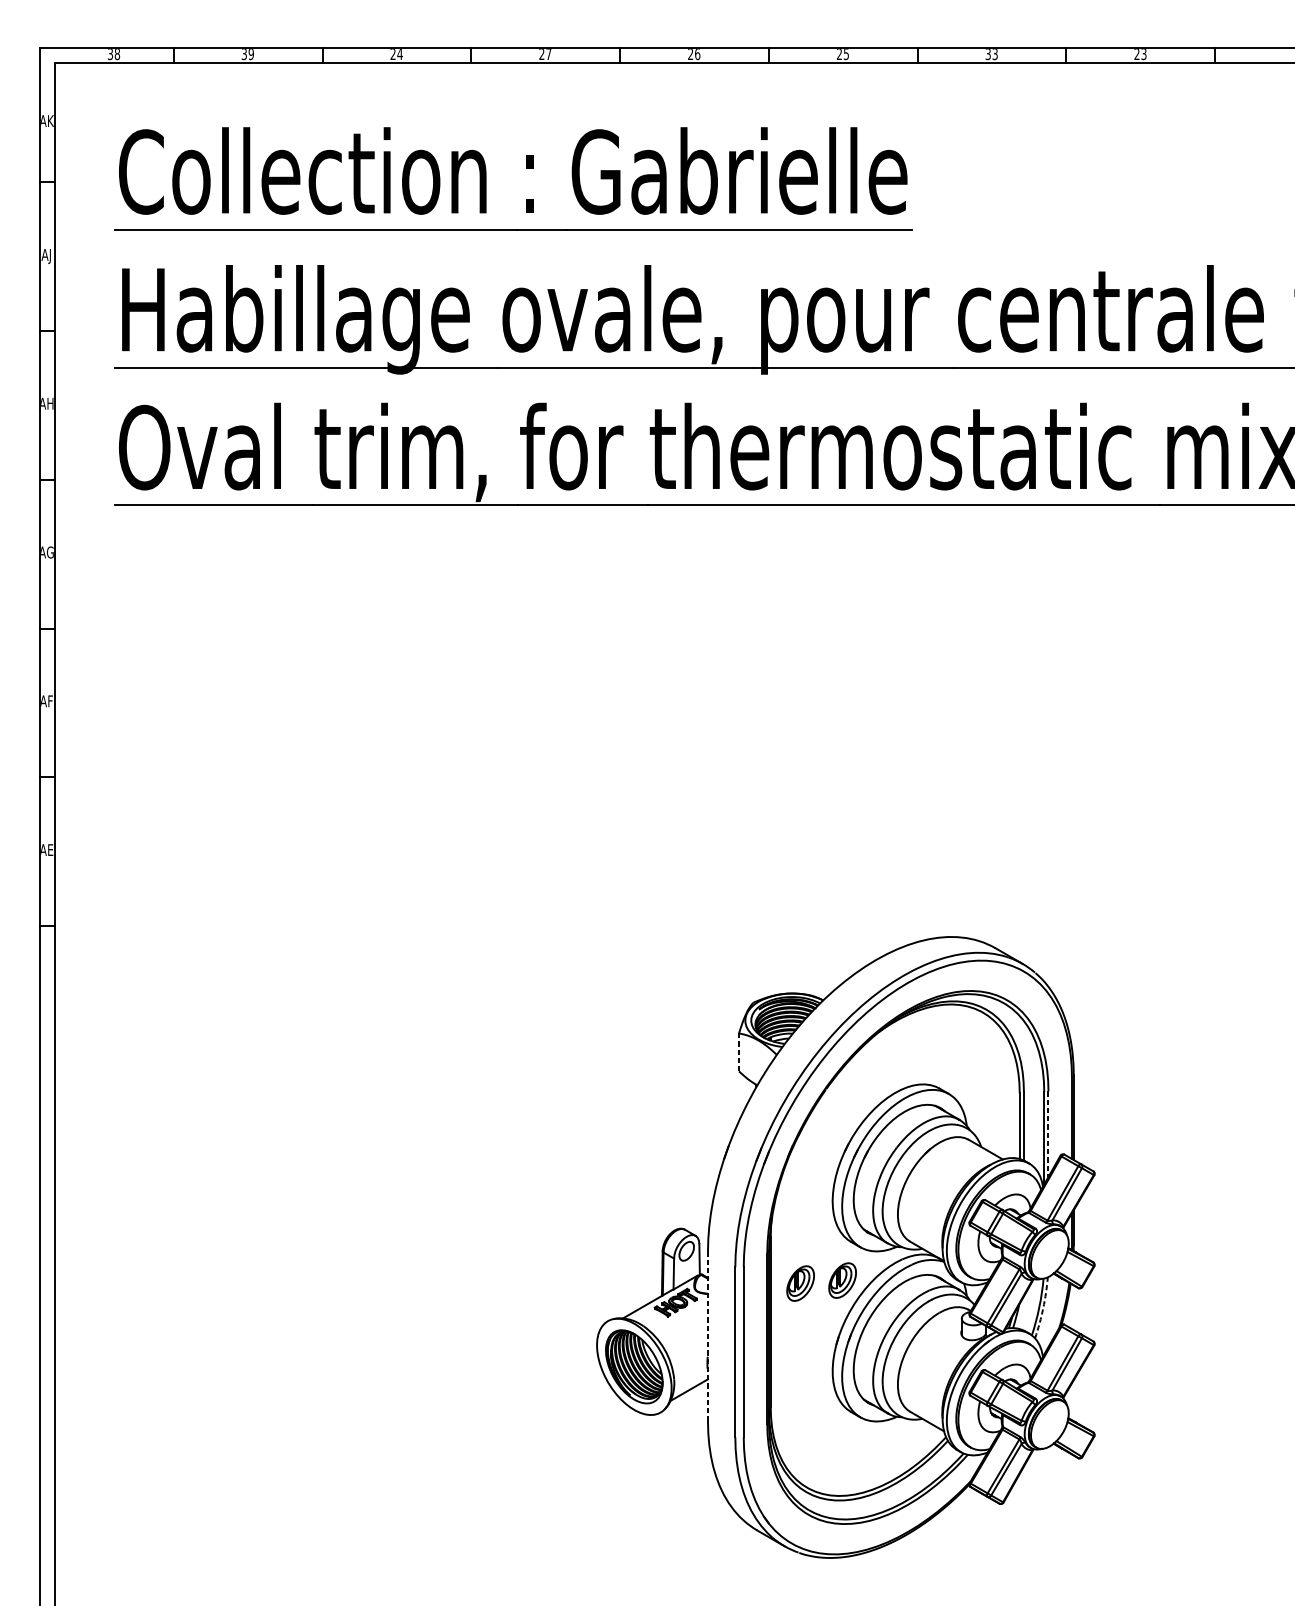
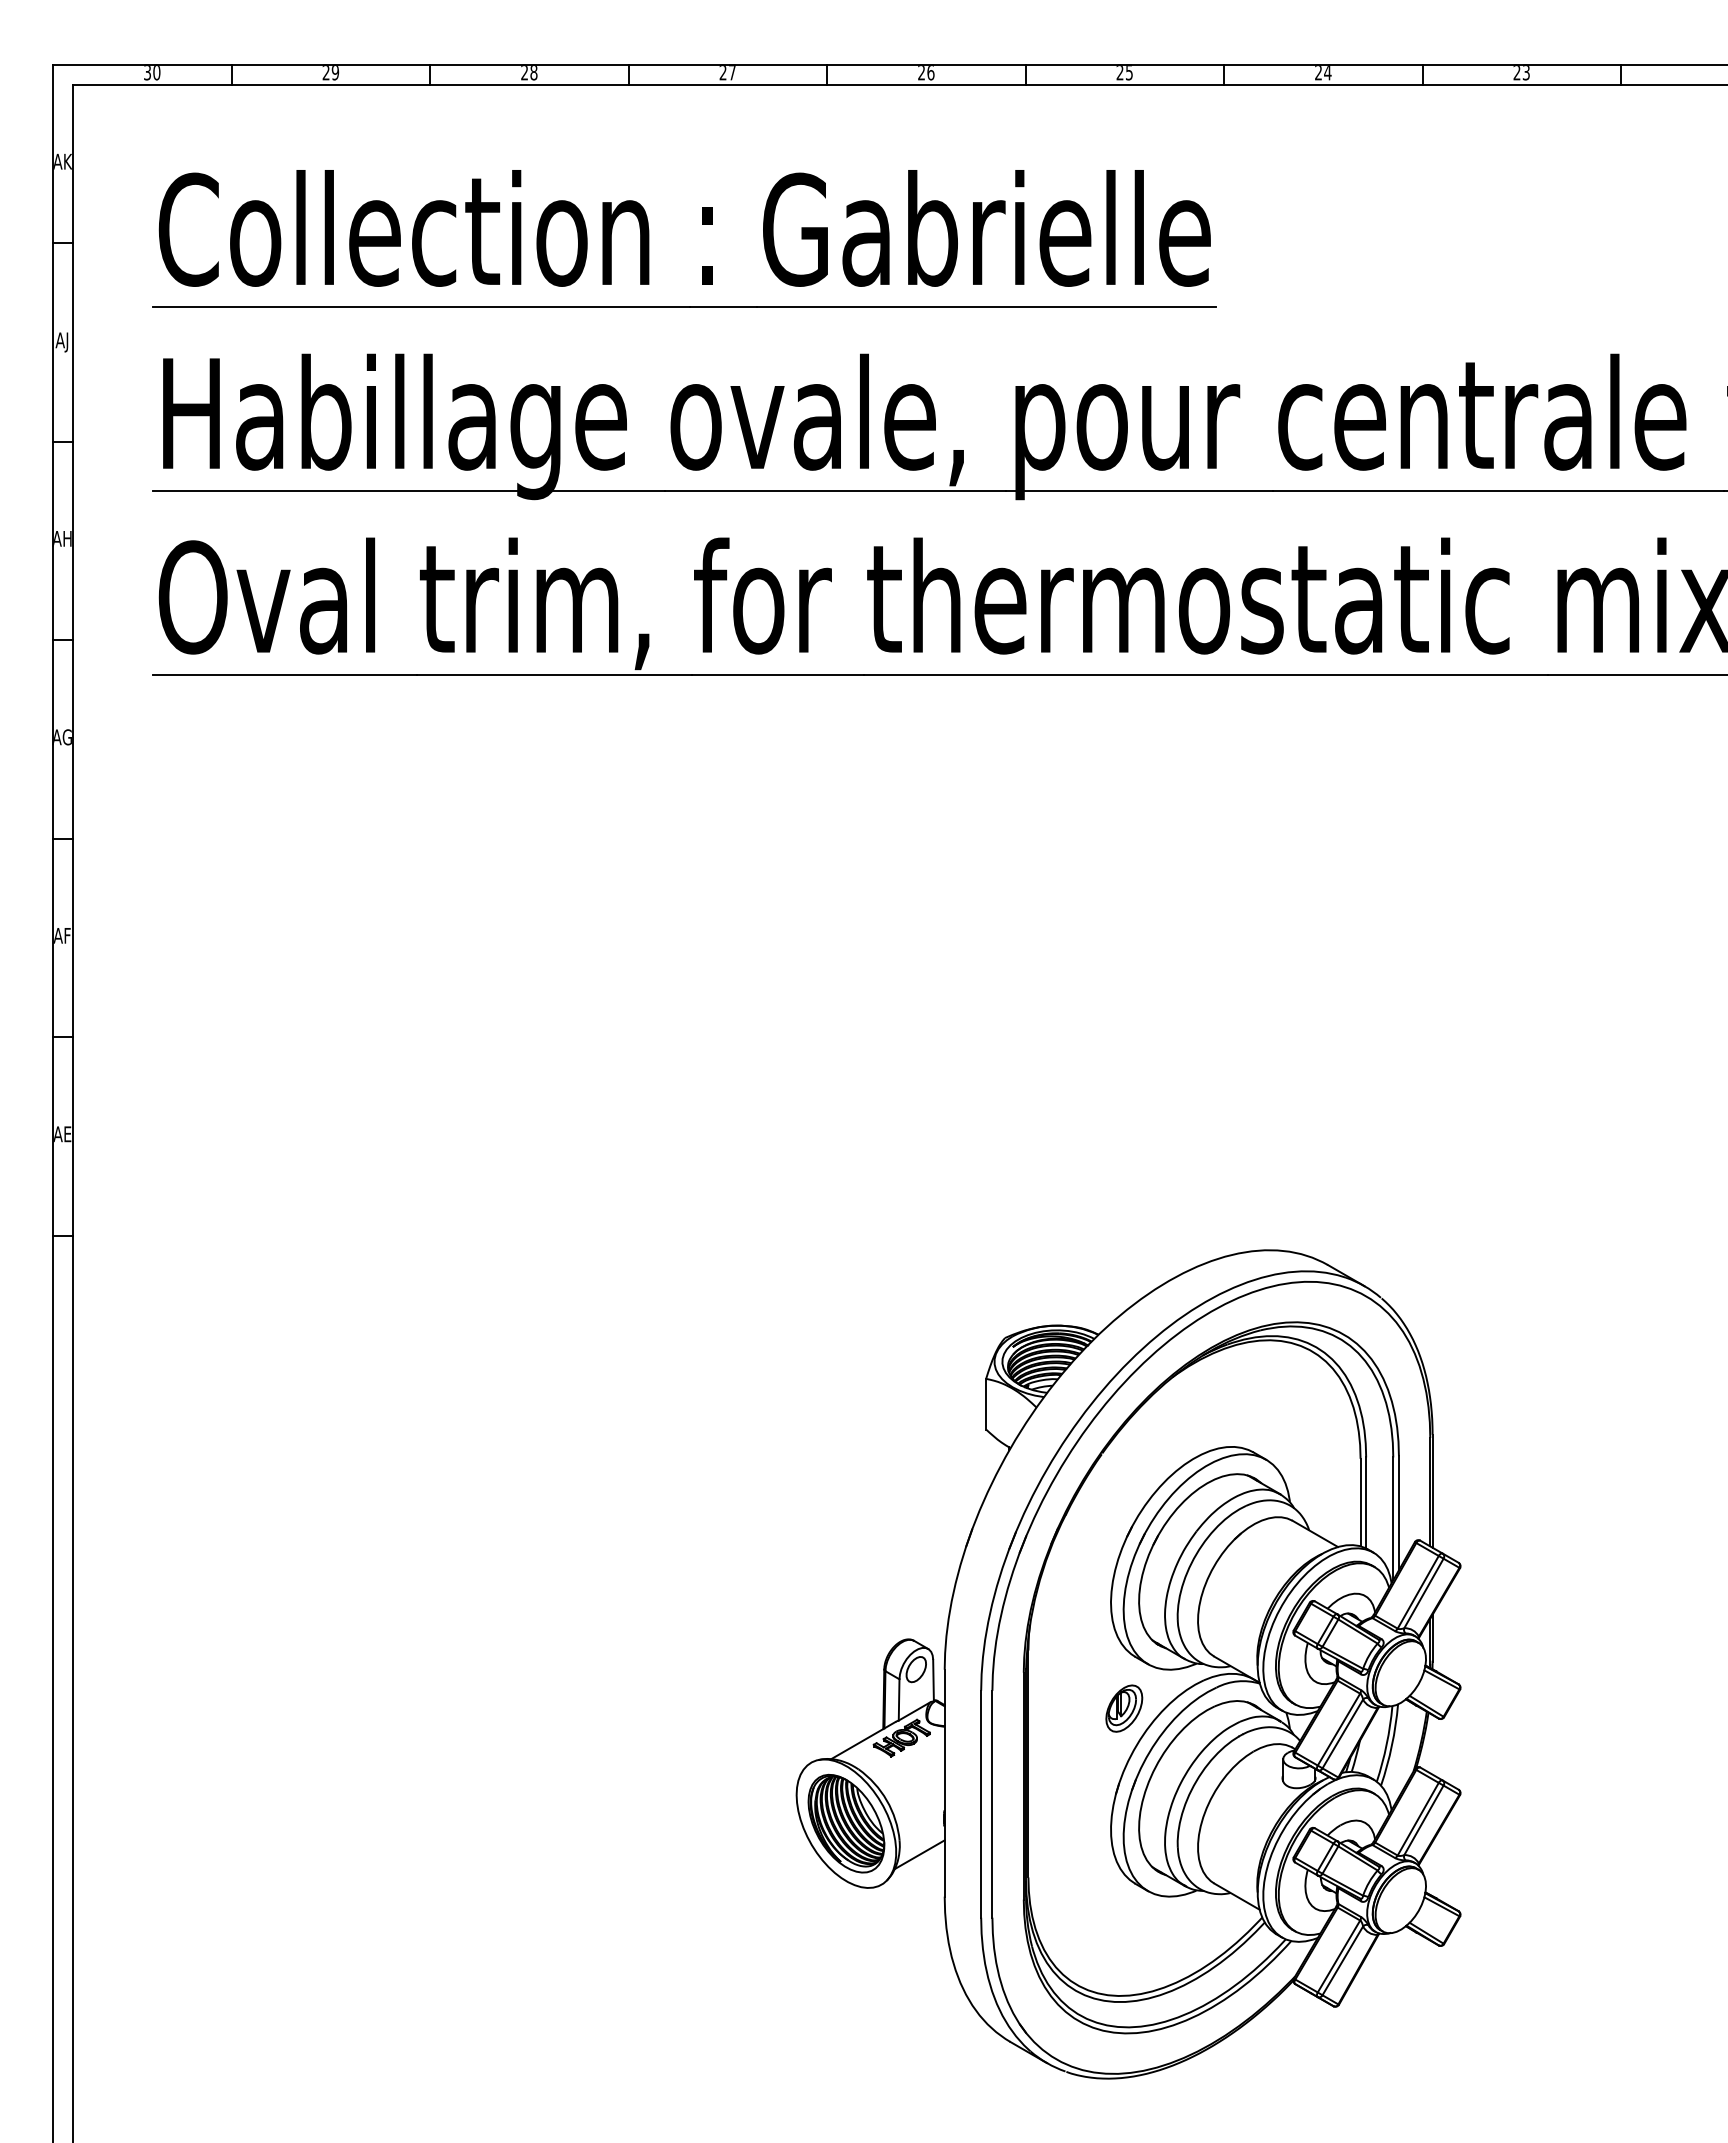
text: (117, 54) -> (156, 73), 38 -> 30
text: (243, 54) -> (325, 73), 39 -> 29
text: (399, 54) -> (533, 73), 24 -> 28
text: (991, 54) -> (1323, 73), 33 -> 24
line: (739, 1051) -> (986, 1403), dashed -> solid
line: (1048, 1134) -> (1398, 1513), dashed -> solid
part: (800, 1283) -> (1068, 1712), removed
arc: (1042, 1308) -> (1391, 1745), dashed -> solid
line: (707, 1336) -> (944, 1783), dashed -> solid

